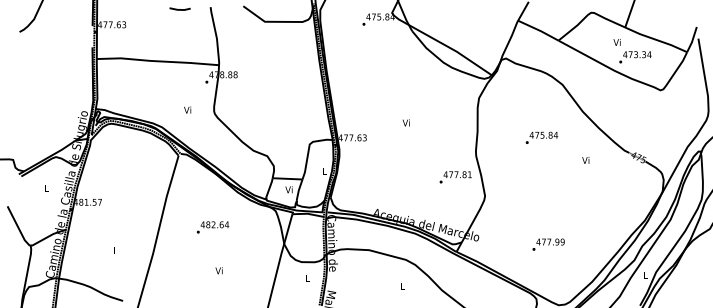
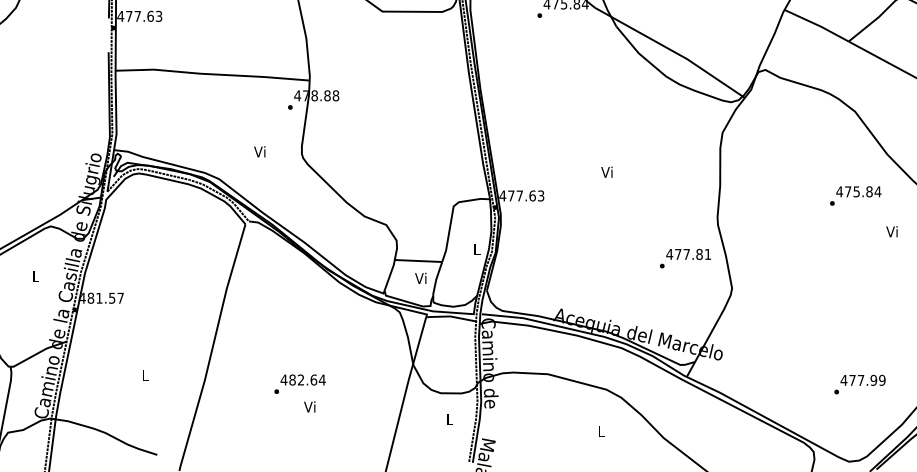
text: (541, 137) -> (855, 195), moved
text: (213, 227) -> (300, 384), moved
text: (548, 244) -> (859, 384), moved

